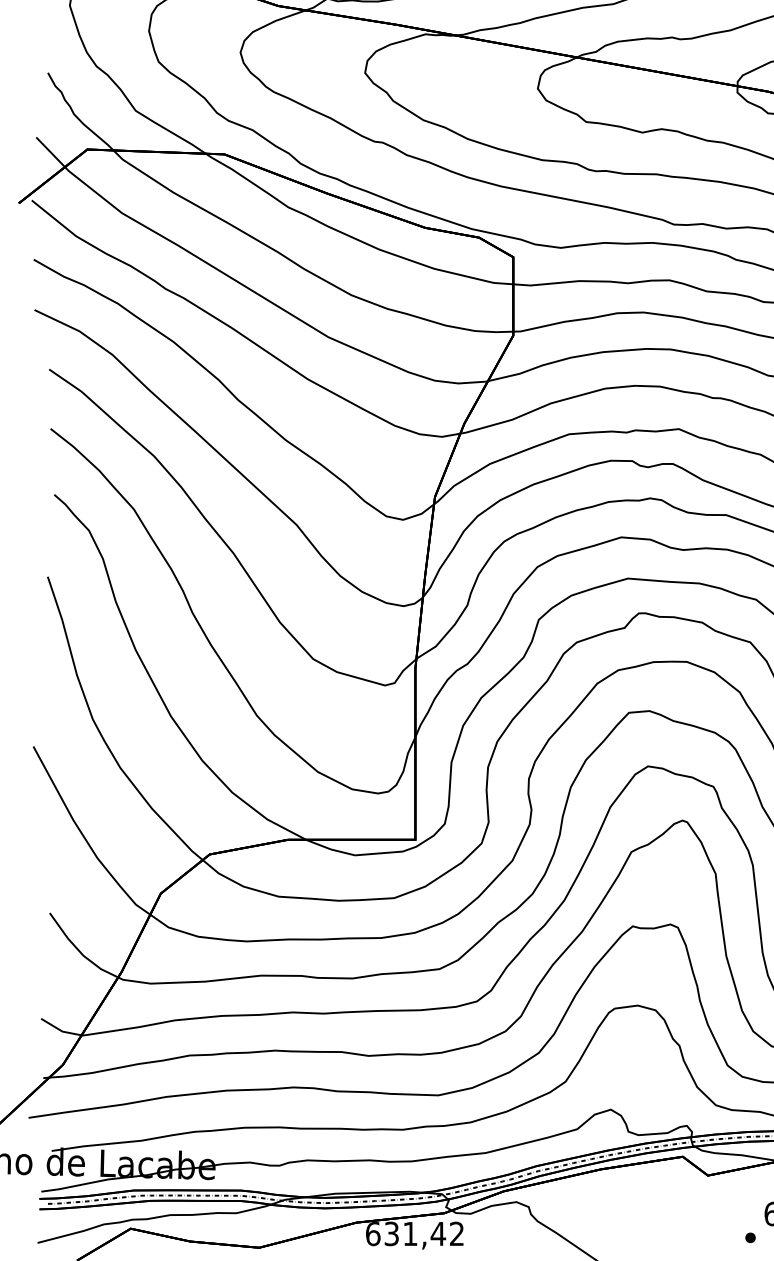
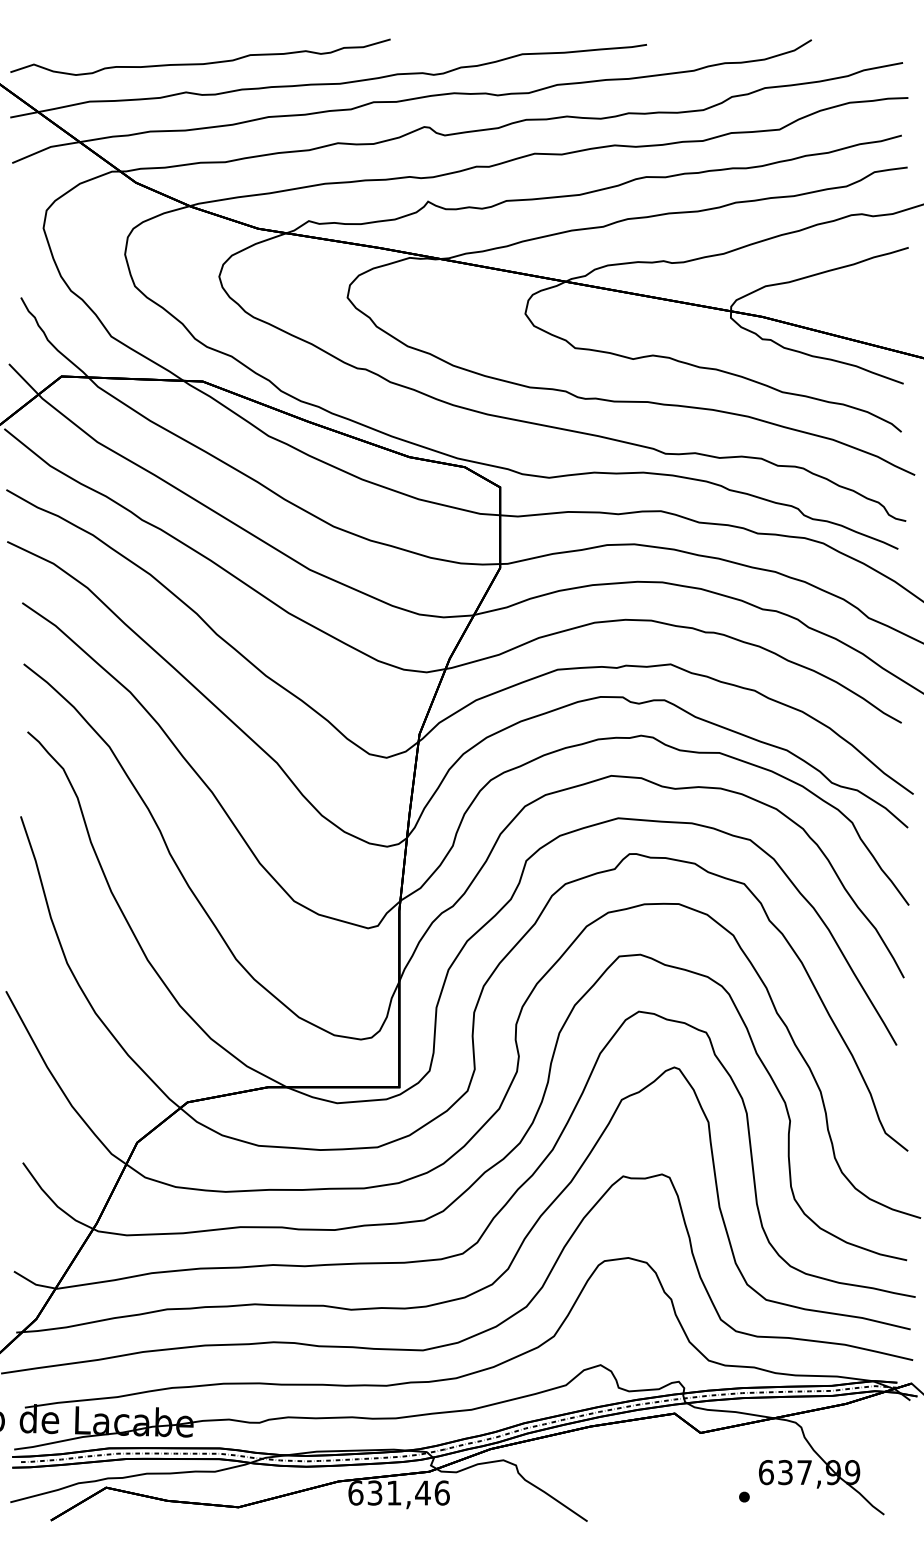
text: (456, 1233) -> (441, 1492), 631,42 -> 631,46

